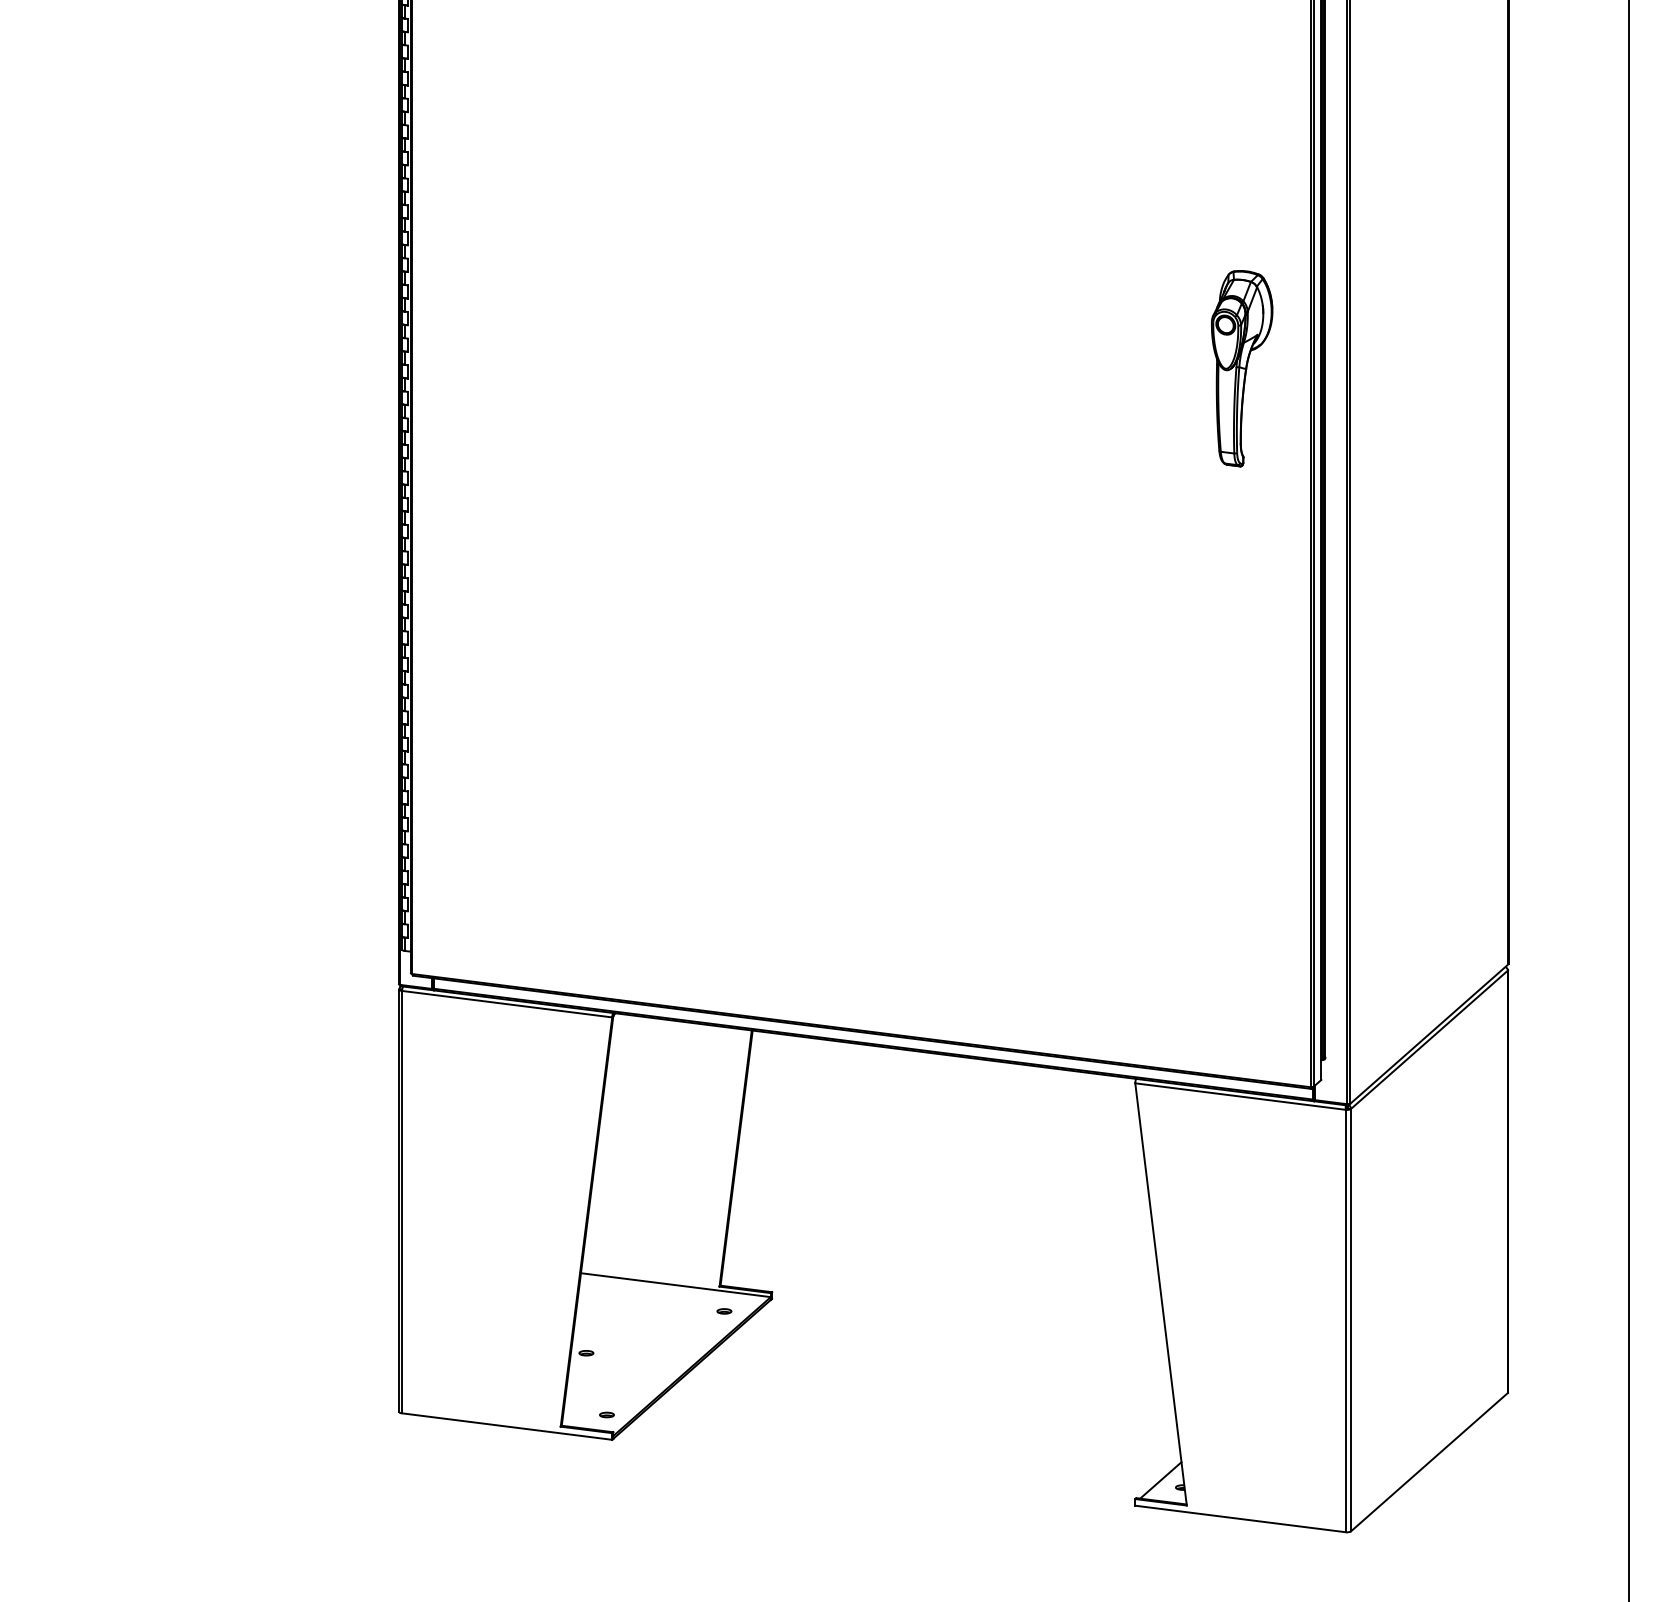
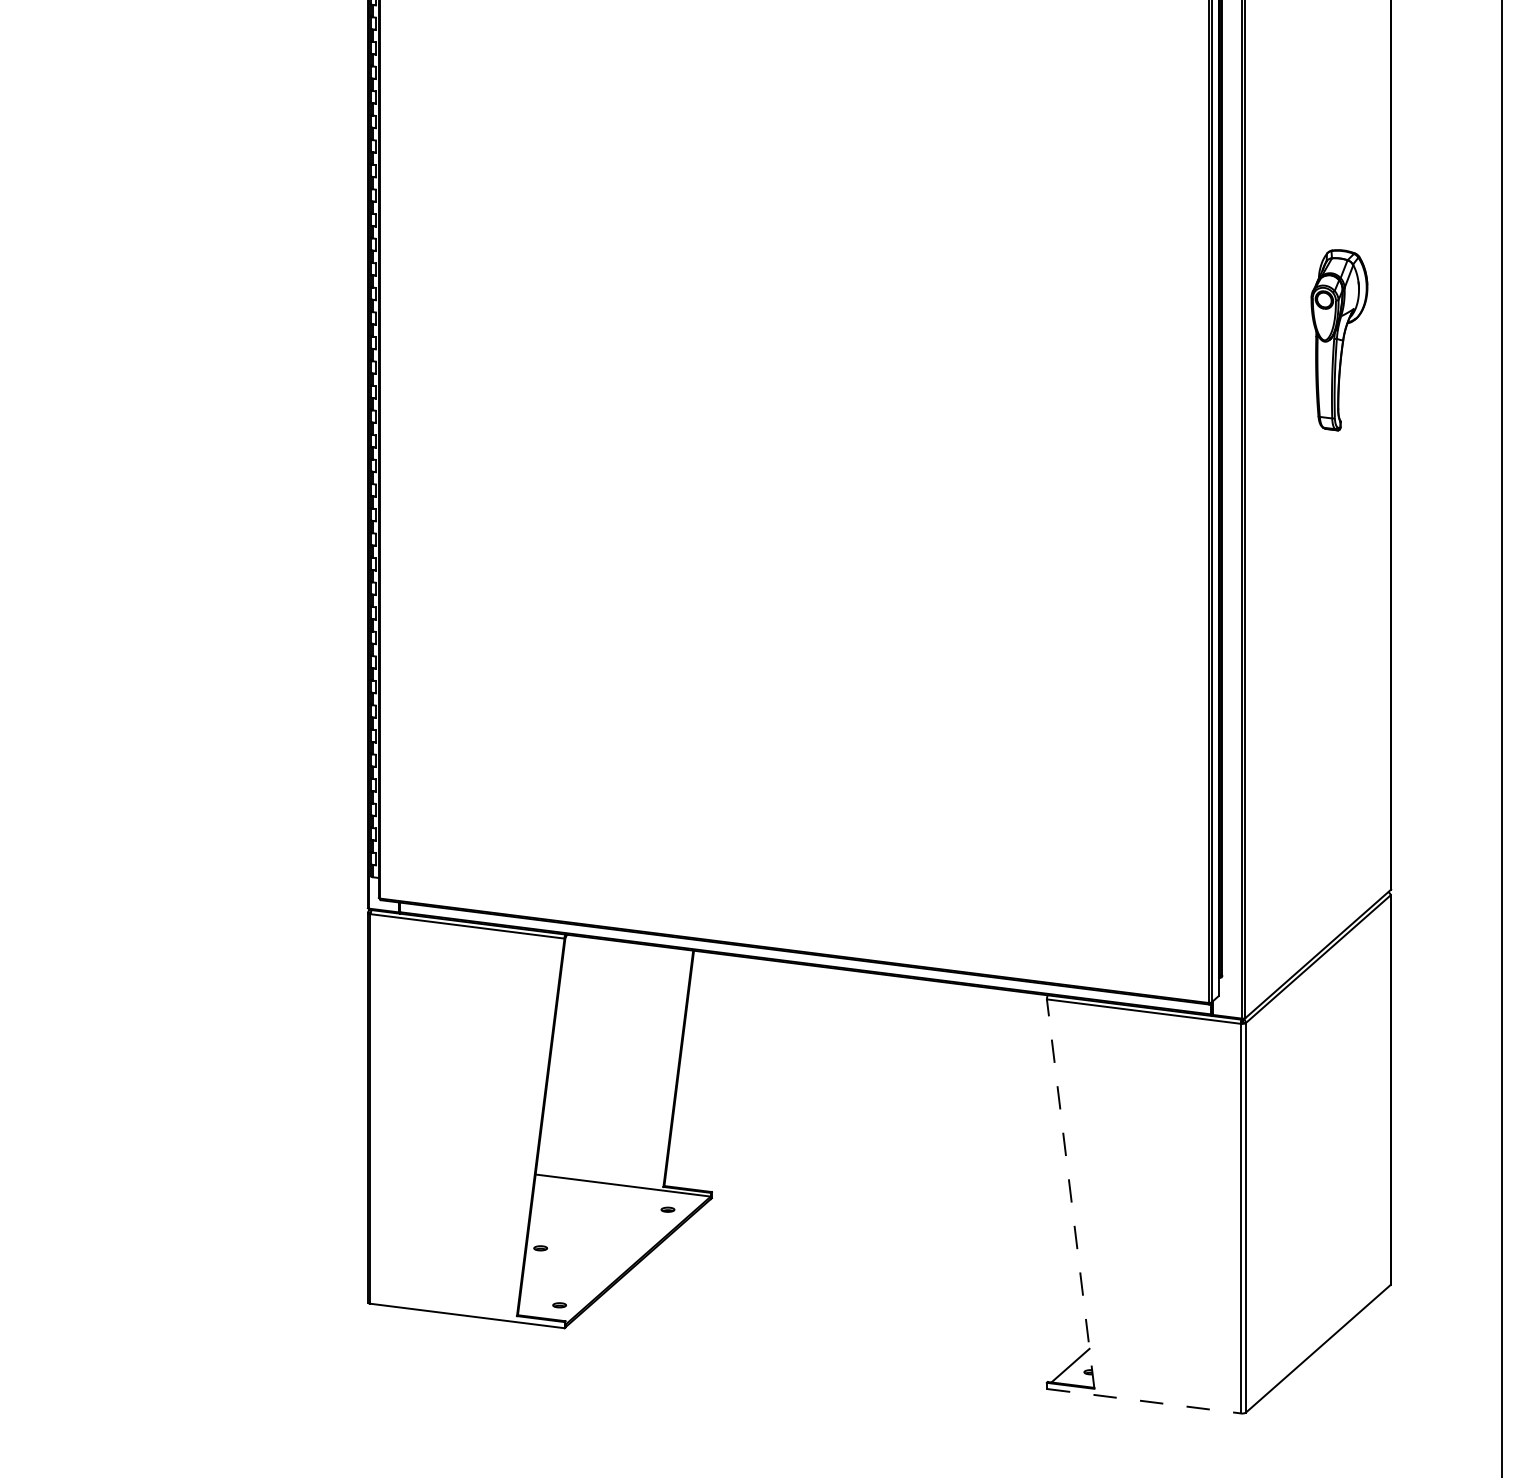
part: (1242, 368) -> (1339, 340), moved
line: (1160, 1293) -> (1070, 1193), solid -> dashed
line: (1239, 1519) -> (1143, 1401), solid -> dashed

